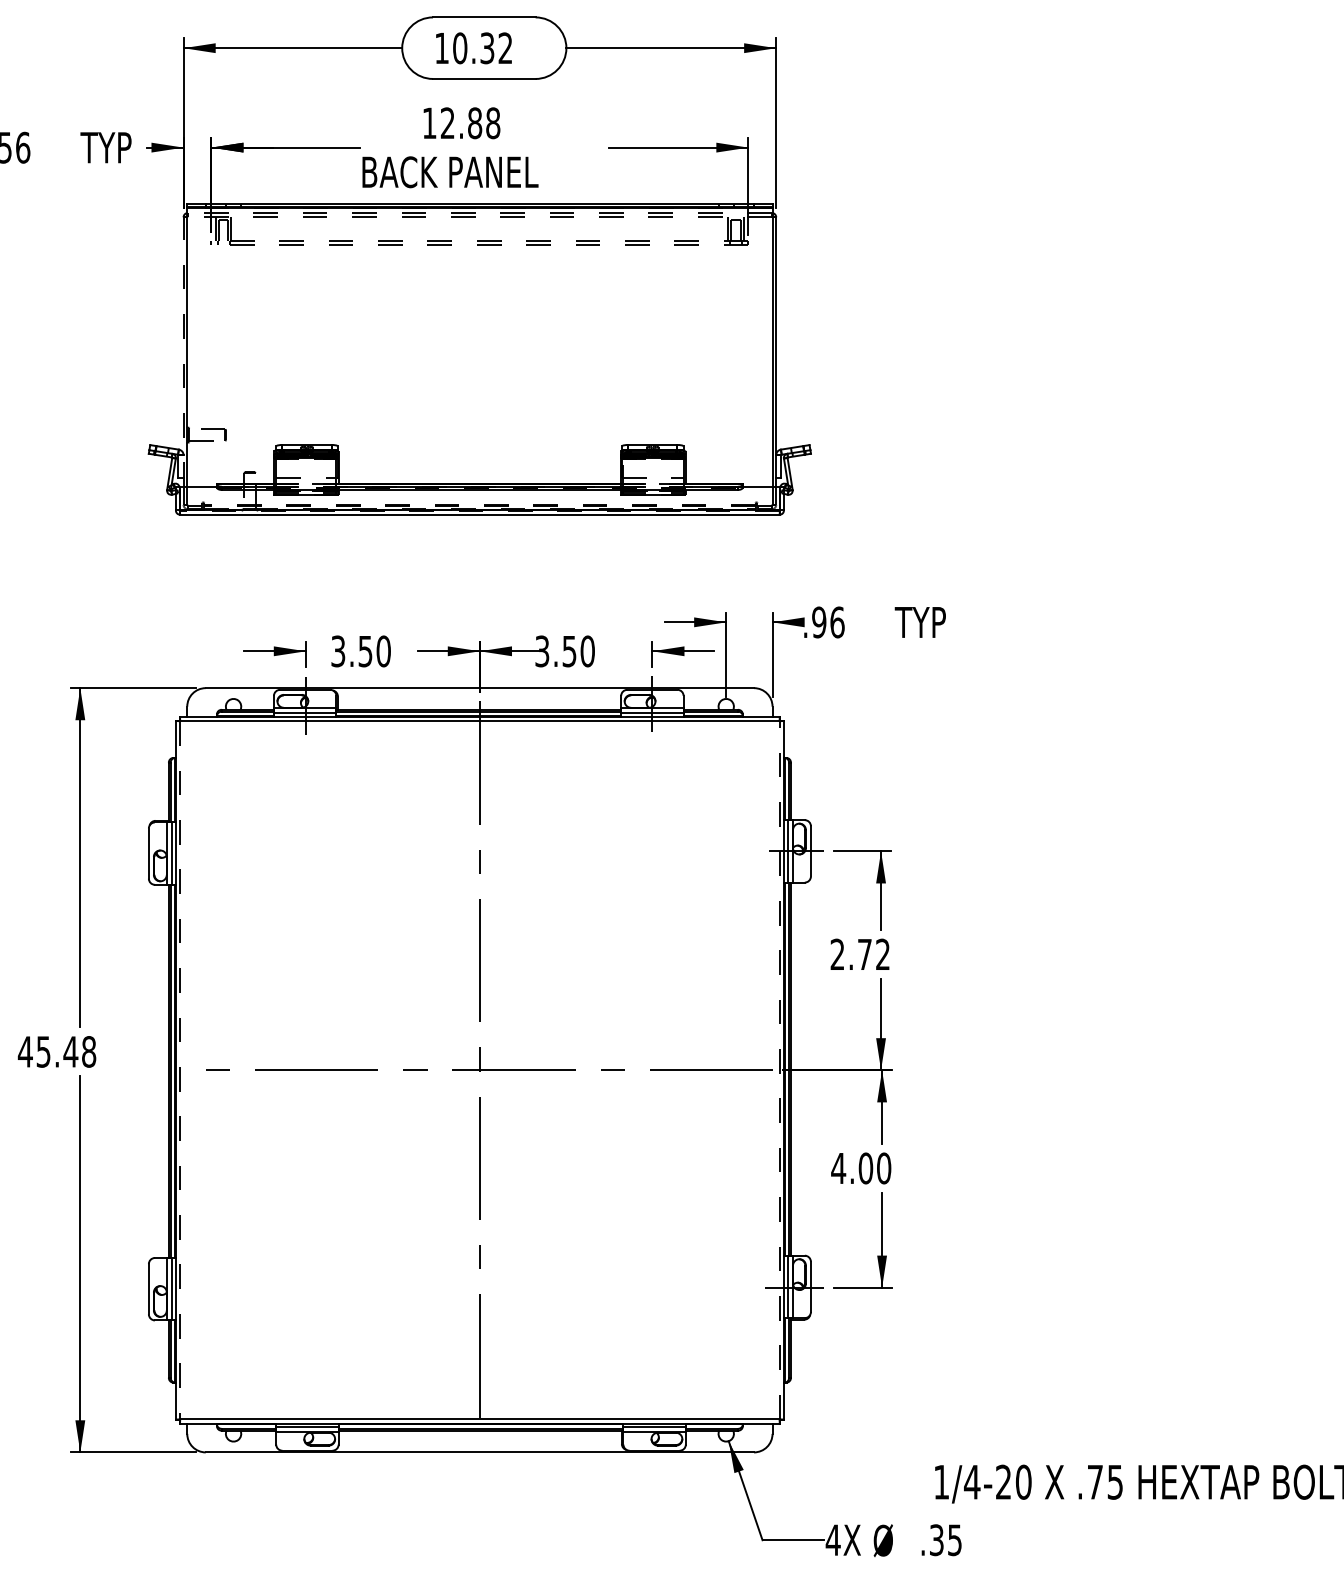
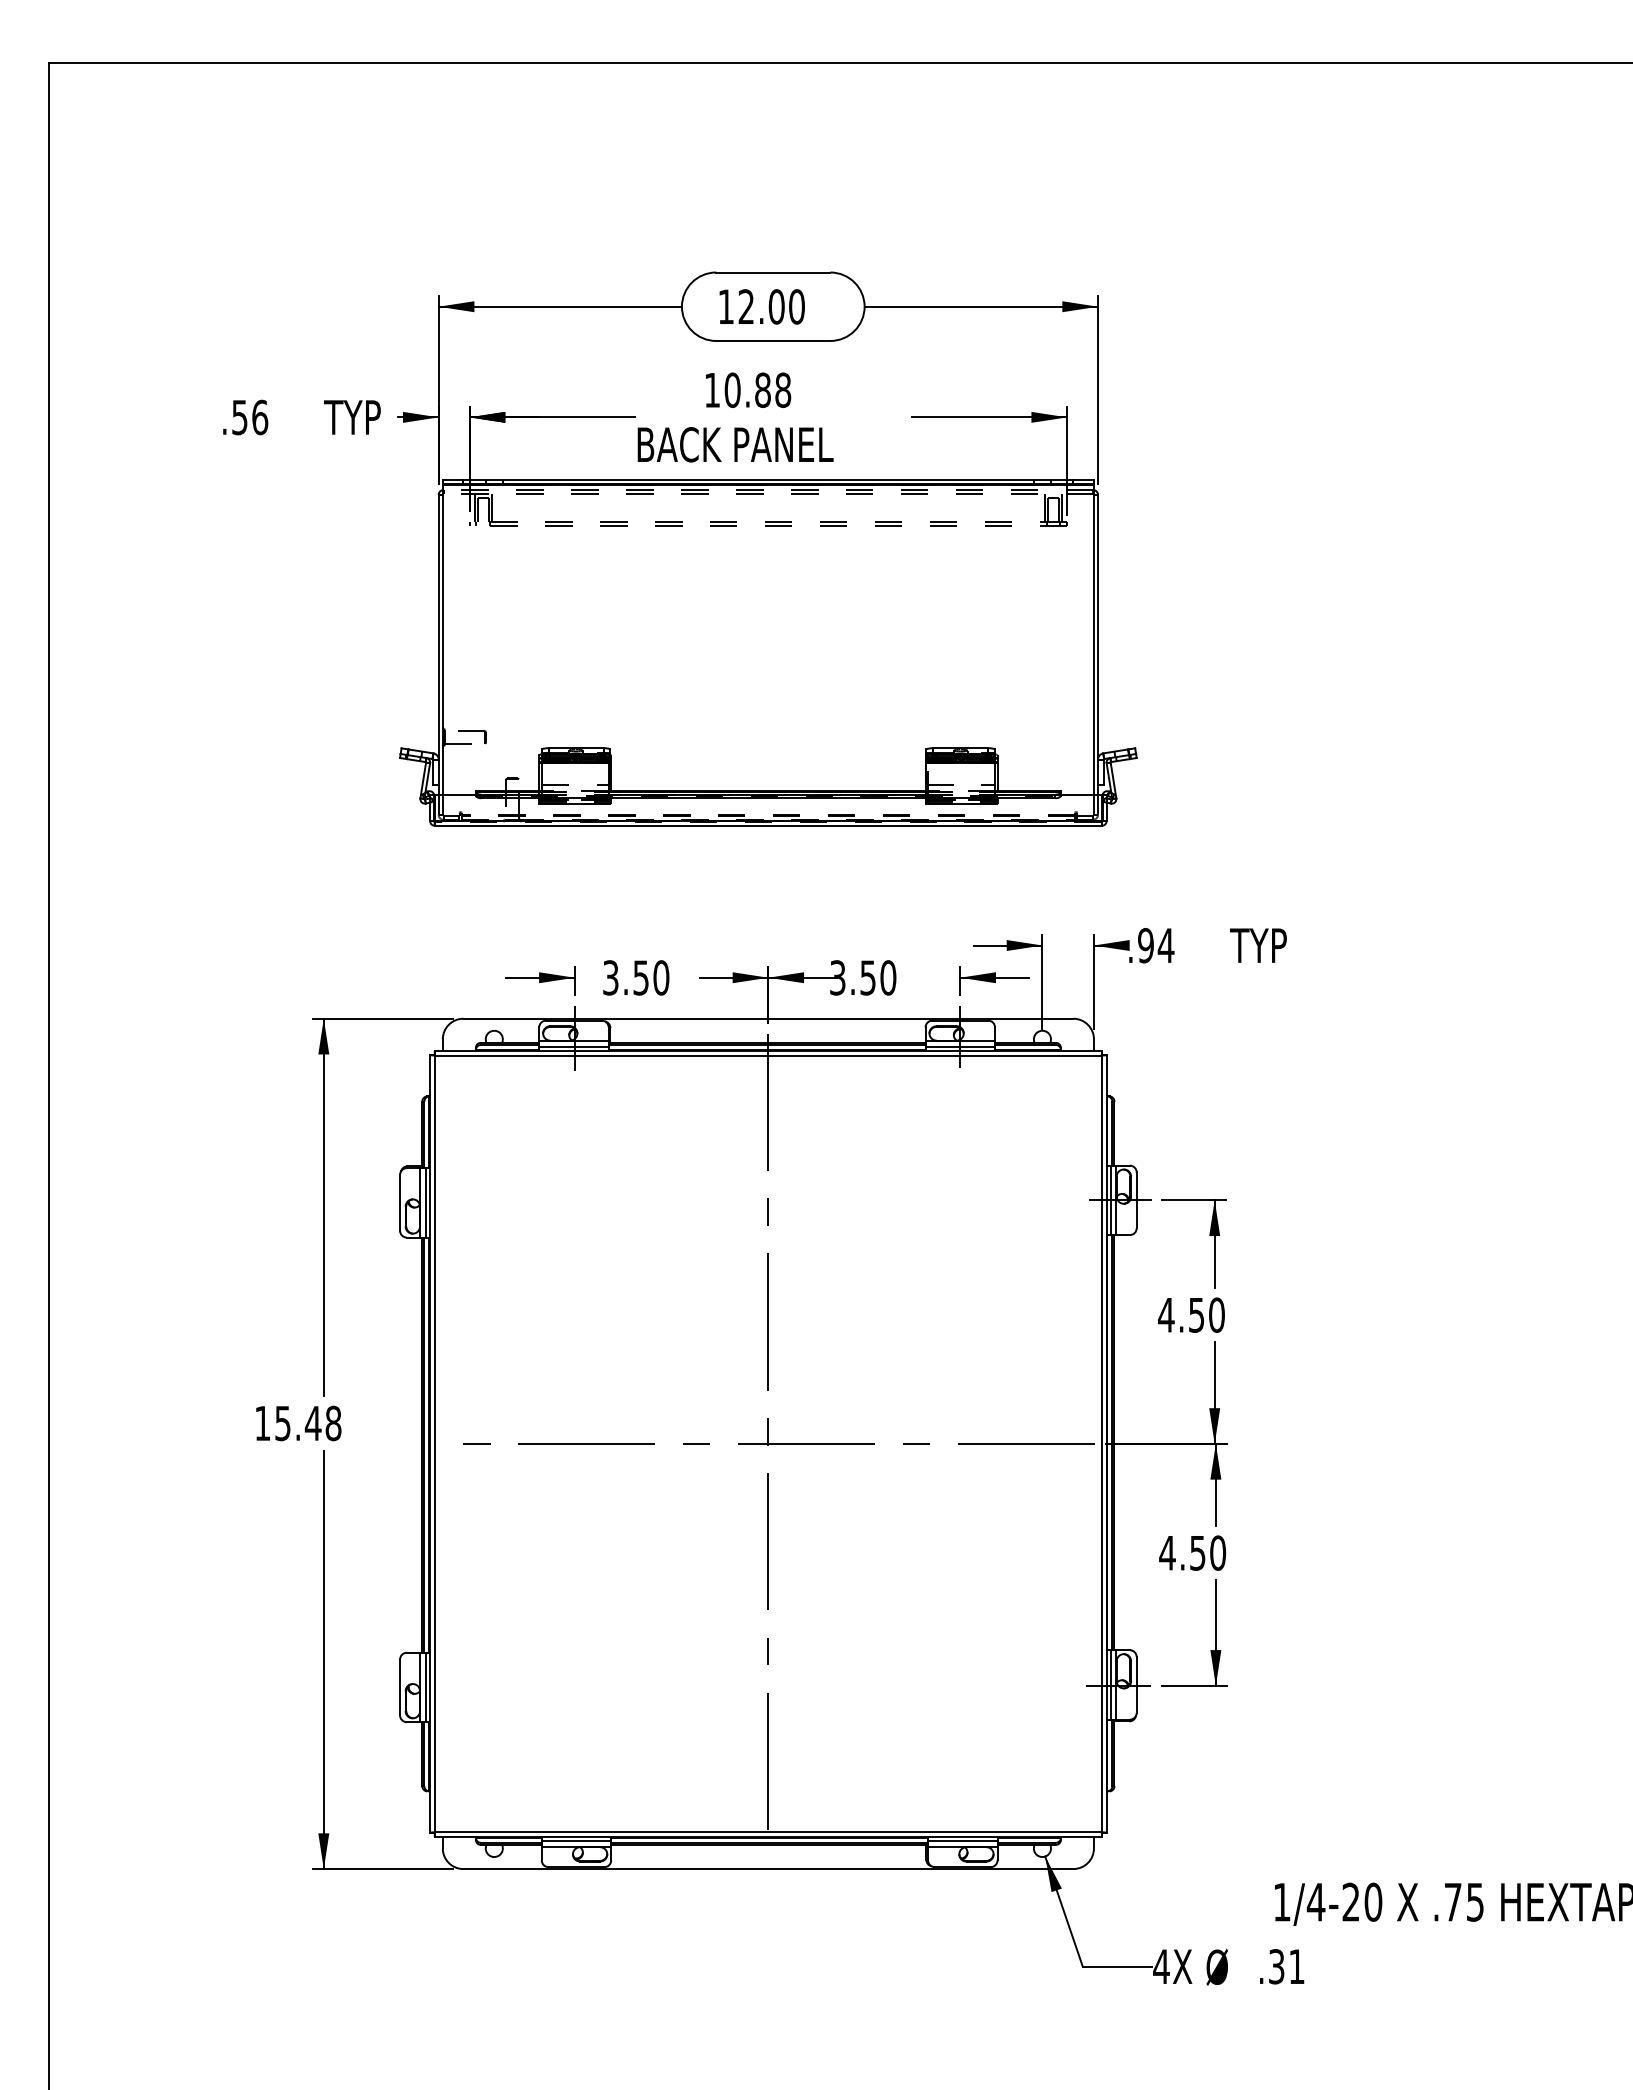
text: (482, 47) -> (771, 306), 10.32 -> 12.00
text: (447, 122) -> (732, 389), 12.88 -> 10.88
line: (183, 351) -> (438, 644), dashed -> solid
text: (836, 622) -> (1165, 945), .96 -> .94
text: (860, 953) -> (1191, 1314), 2.72 -> 4.50
text: (25, 1051) -> (262, 1423), 45.48 -> 15.48
line: (779, 1069) -> (1101, 1443), dashed -> solid
line: (179, 1070) -> (434, 1444), dashed -> solid
text: (865, 1167) -> (1197, 1552), 4.00 -> 4.50
text: (954, 1539) -> (1296, 1966), .35 -> .31

